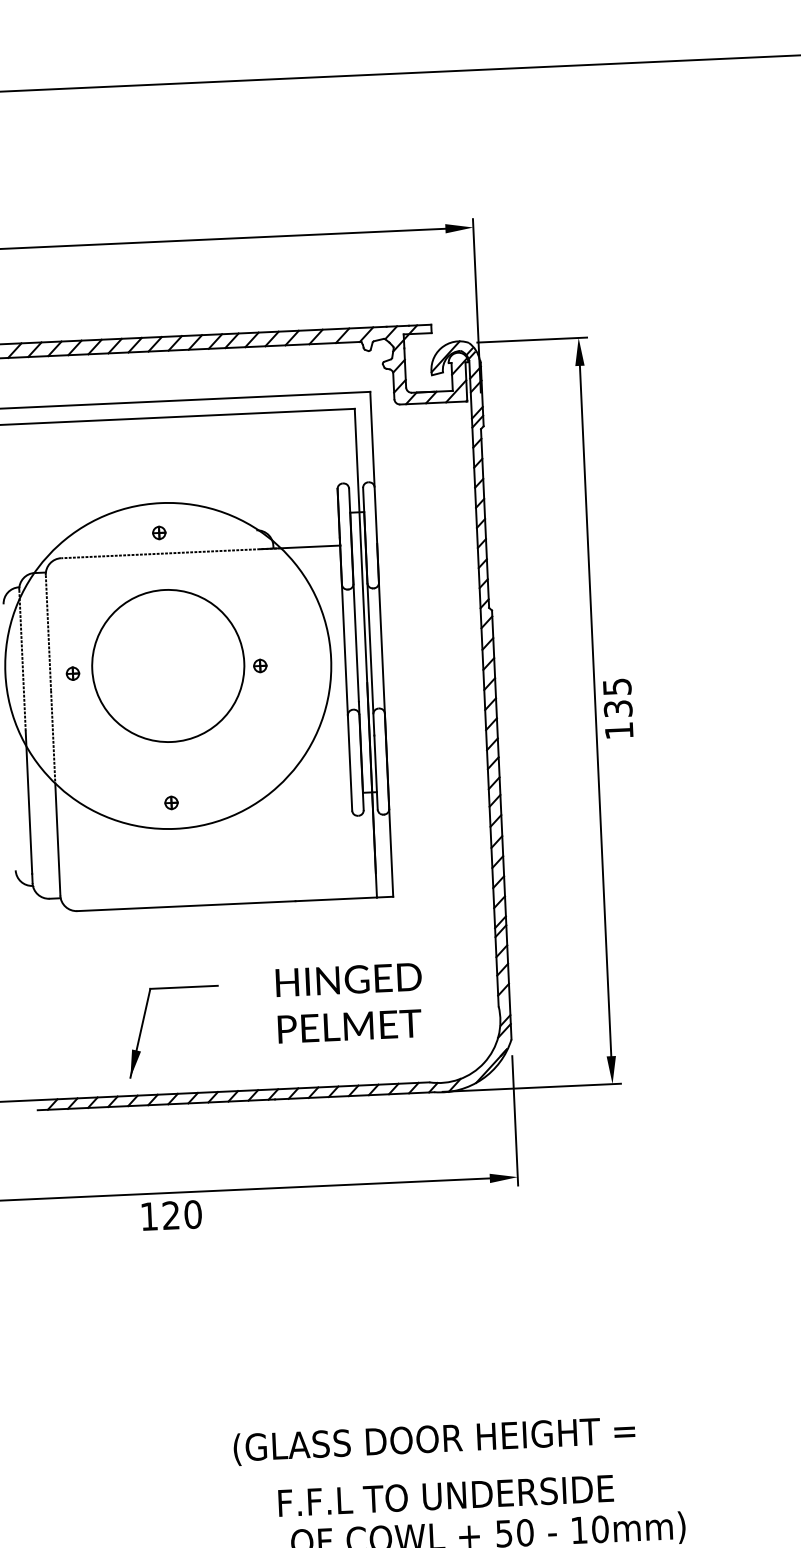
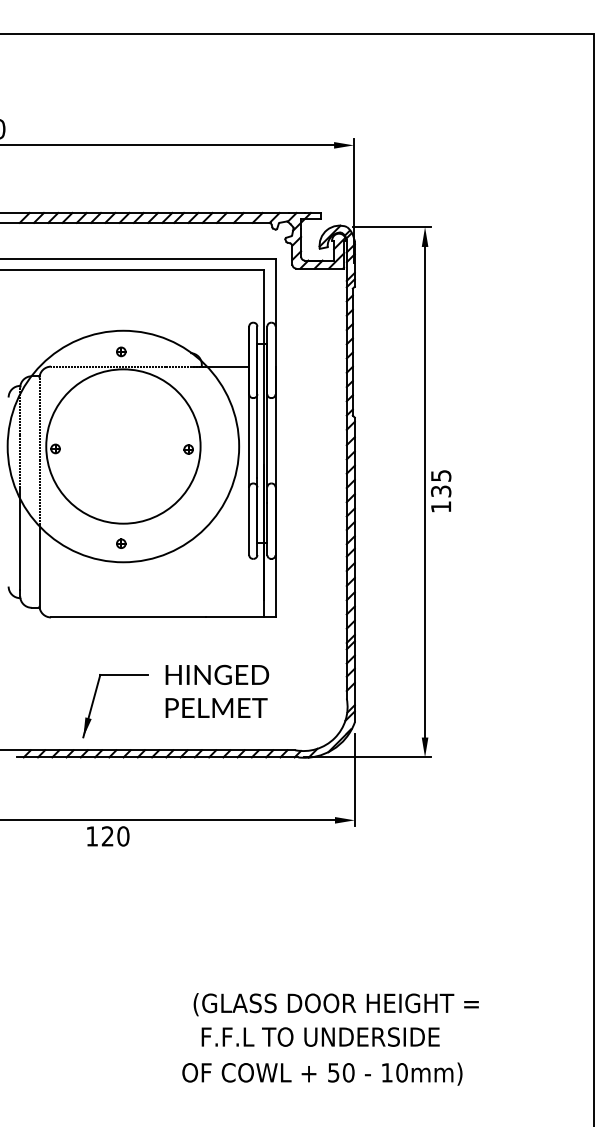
circle: (168, 665) -> (123, 446), size x1.43
text: (350, 1001) -> (217, 690), moved
text: (433, 1440) -> (335, 1004), moved
text: (445, 1495) -> (320, 1036), moved

